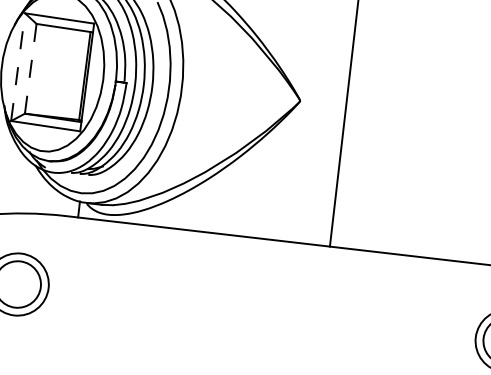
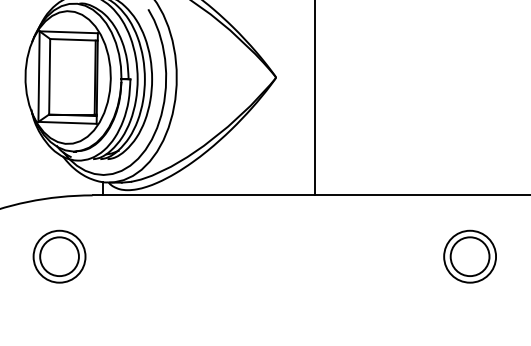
line: (18, 67) -> (39, 76), dashed -> solid
line: (30, 68) -> (49, 76), dashed -> solid

